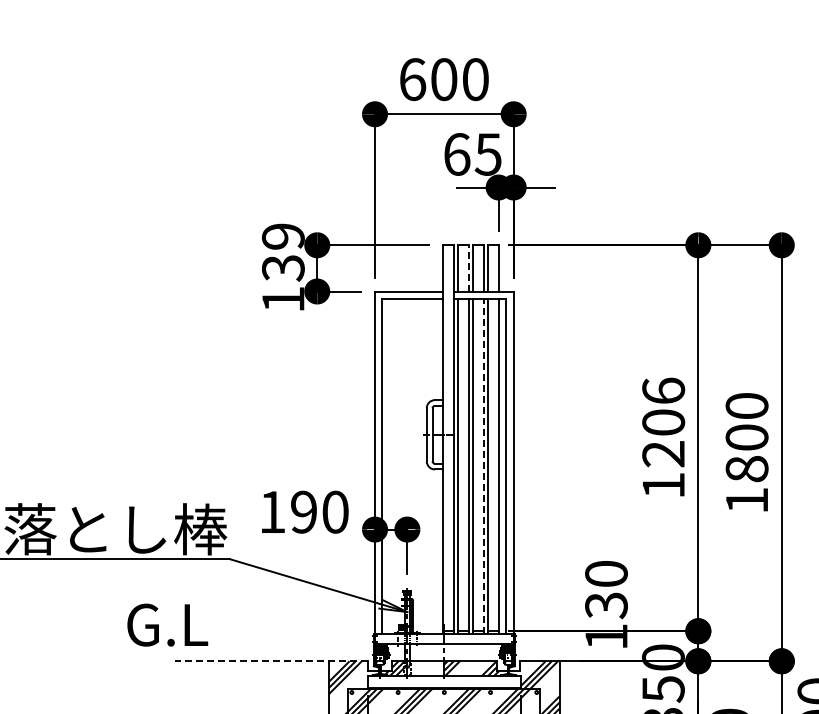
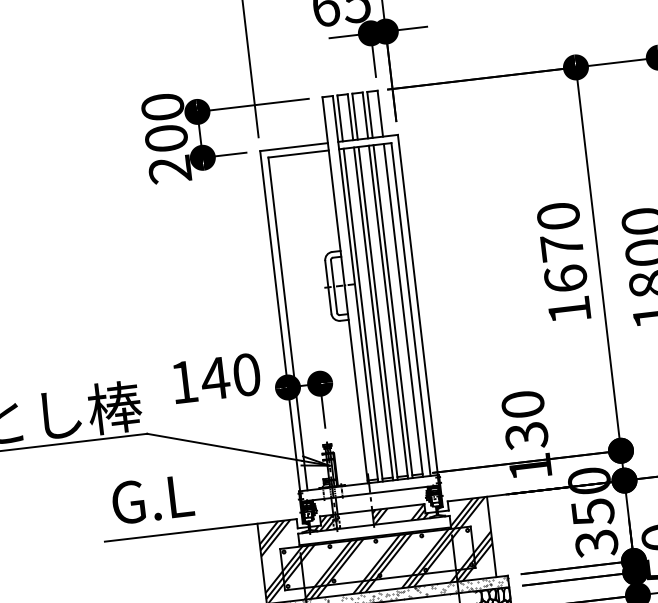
text: (282, 267) -> (165, 138), 139 -> 200
line: (468, 267) -> (350, 116), dashed -> solid
text: (663, 422) -> (562, 247), 1206 -> 1670
line: (483, 466) -> (388, 312), dashed -> solid
text: (303, 511) -> (214, 377), 190 -> 140
text: (167, 624) -> (152, 499), moved
line: (271, 661) -> (200, 530), dashed -> solid

